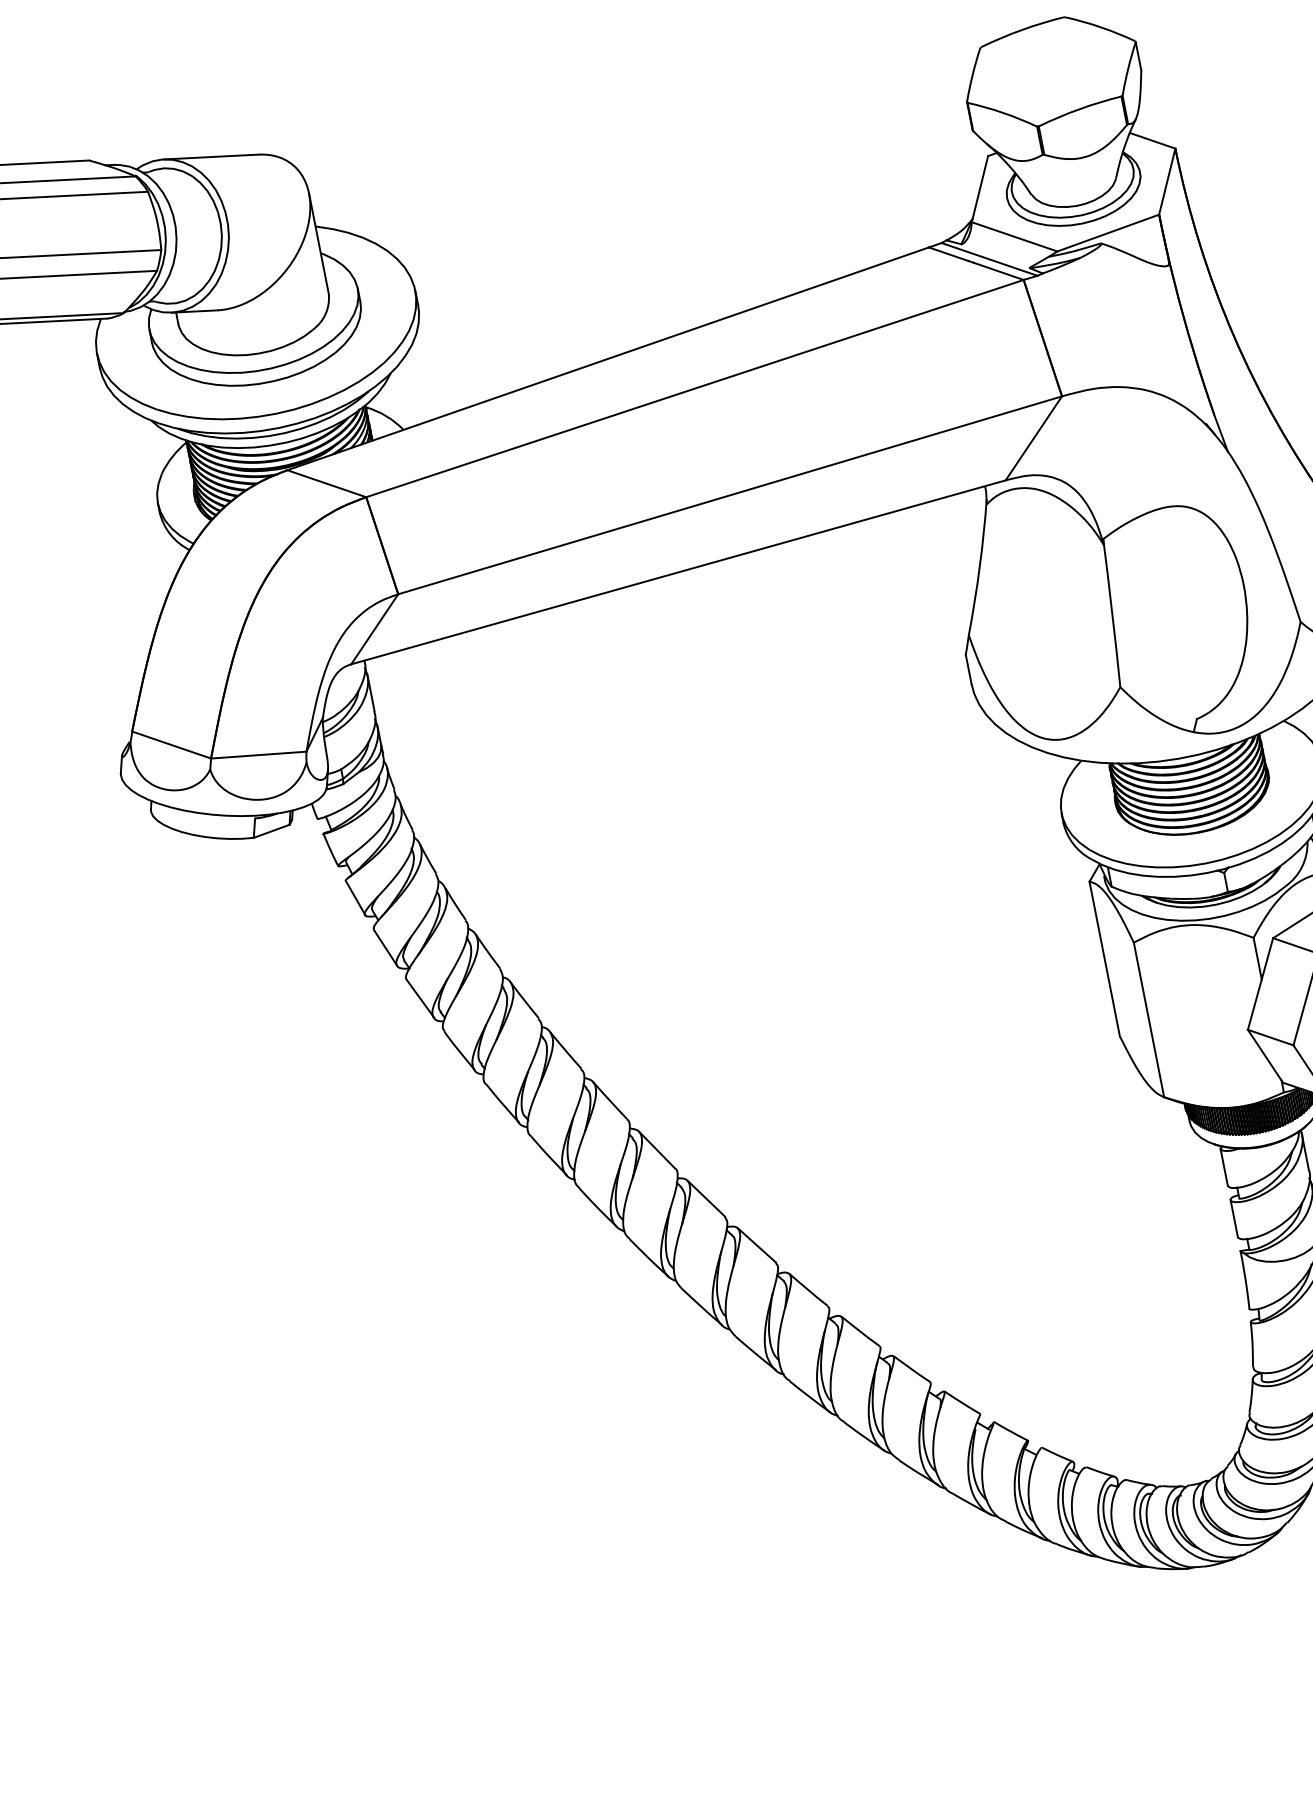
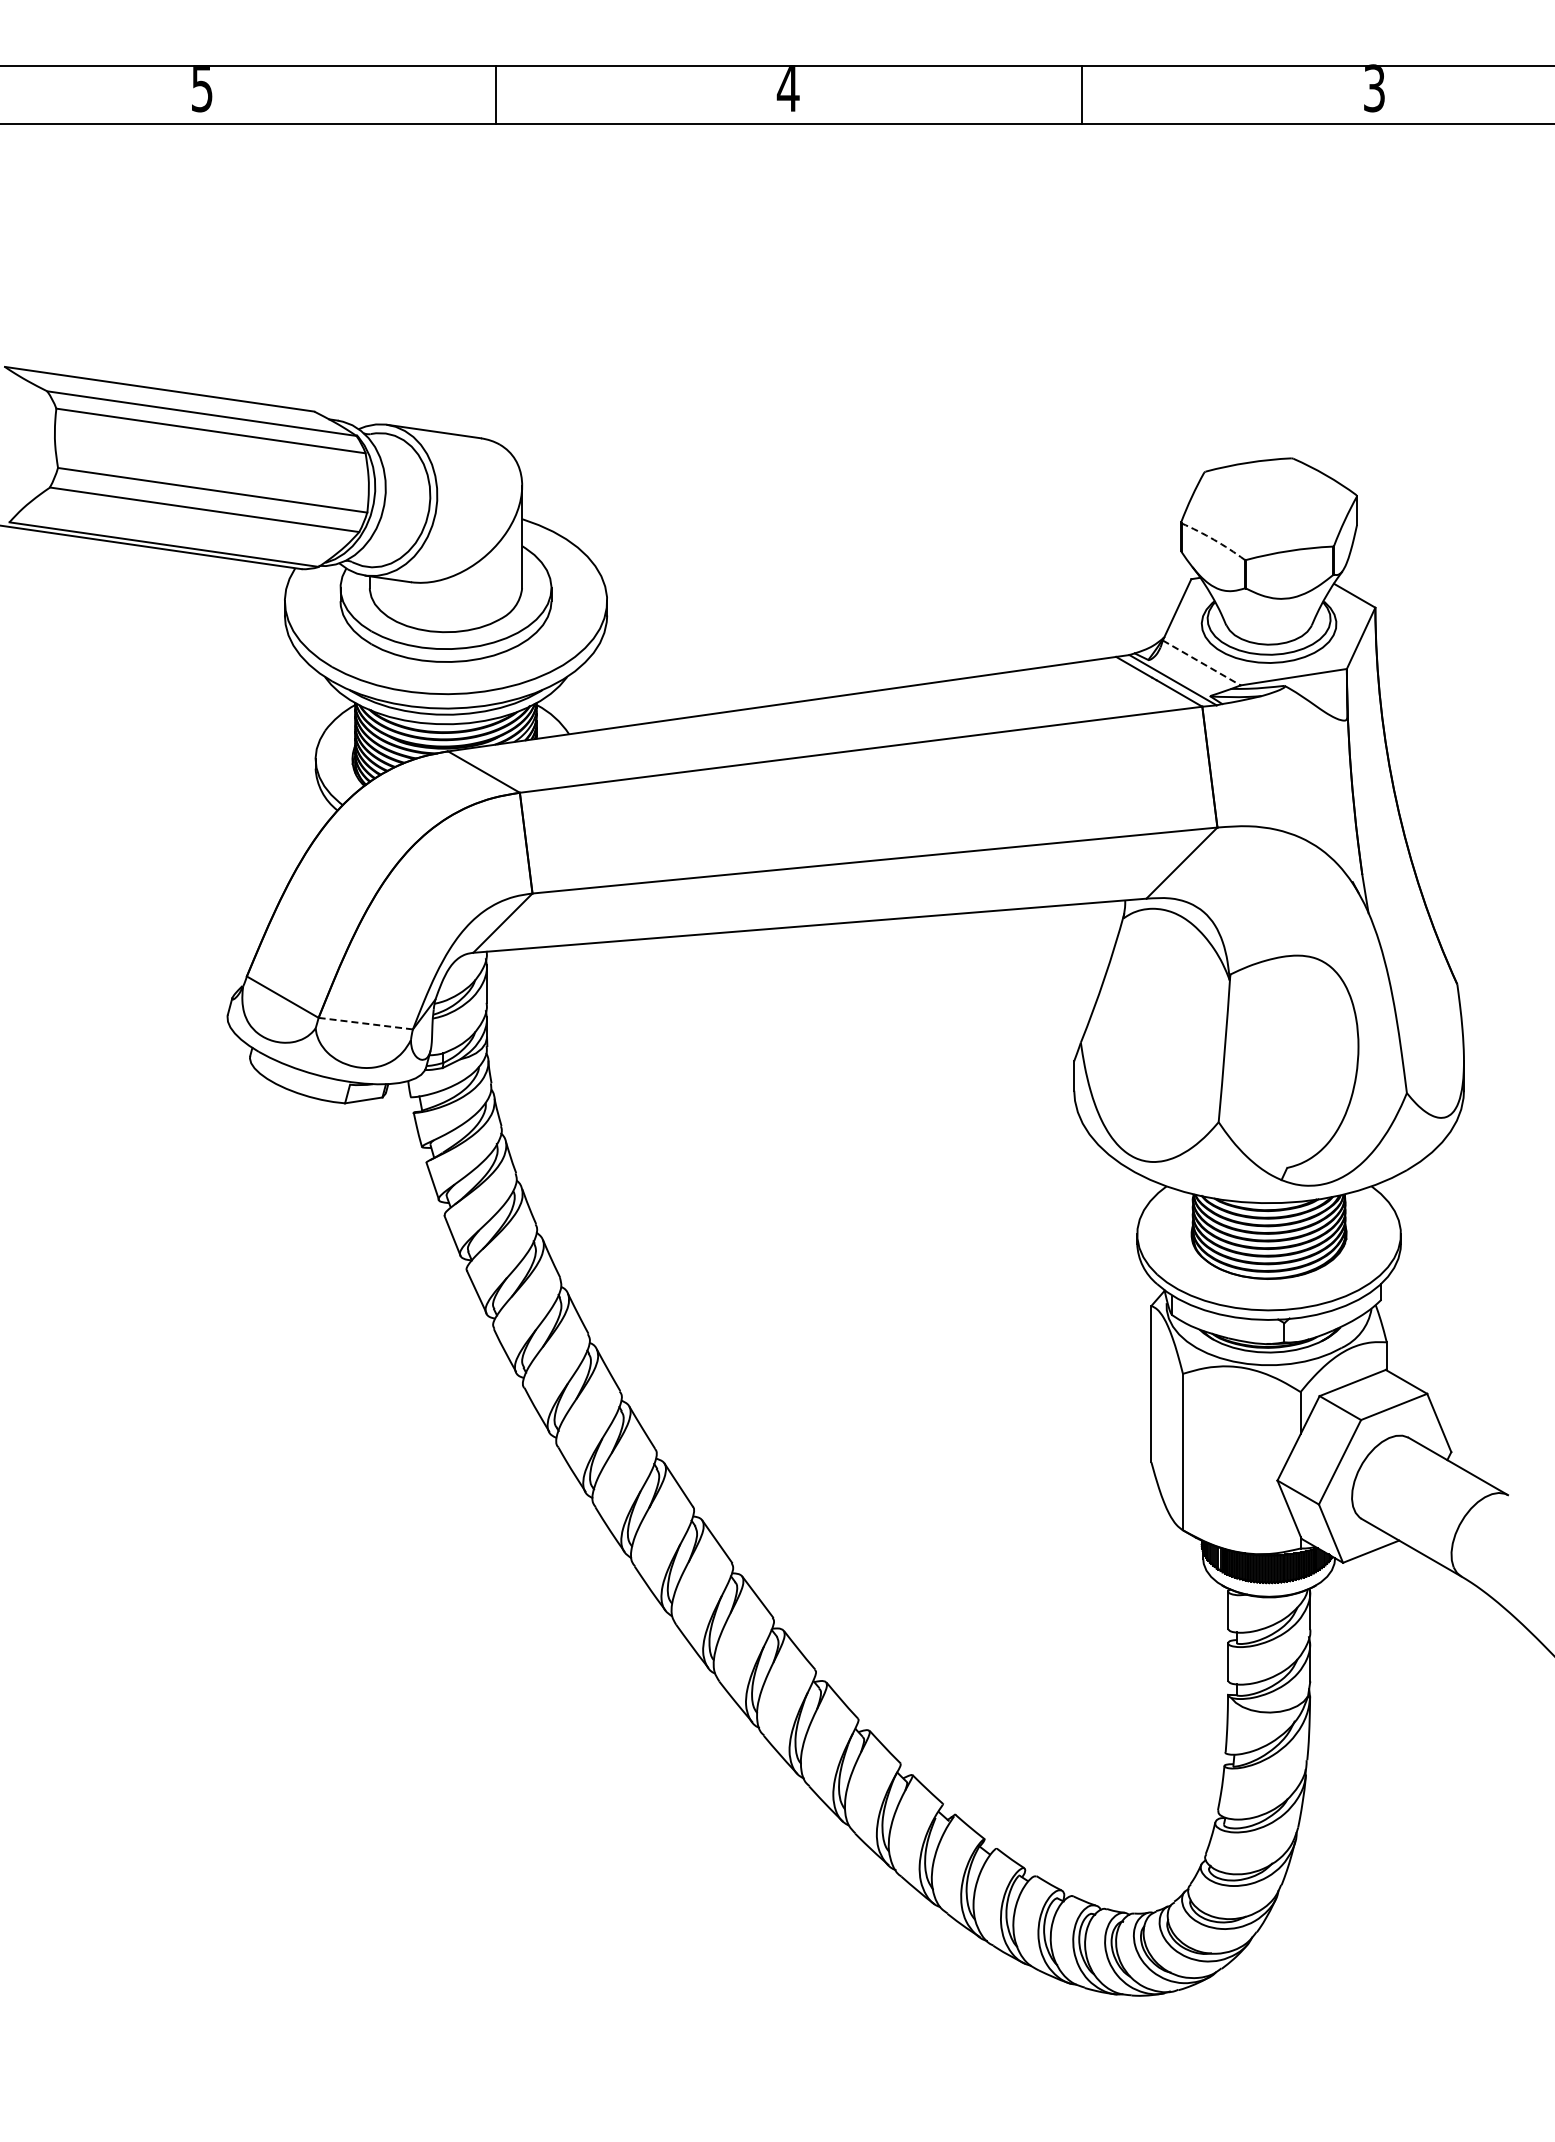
arc: (1003, 112) -> (1214, 539), solid -> dashed
line: (1014, 236) -> (1201, 662), solid -> dashed
line: (258, 755) -> (365, 1023), solid -> dashed

